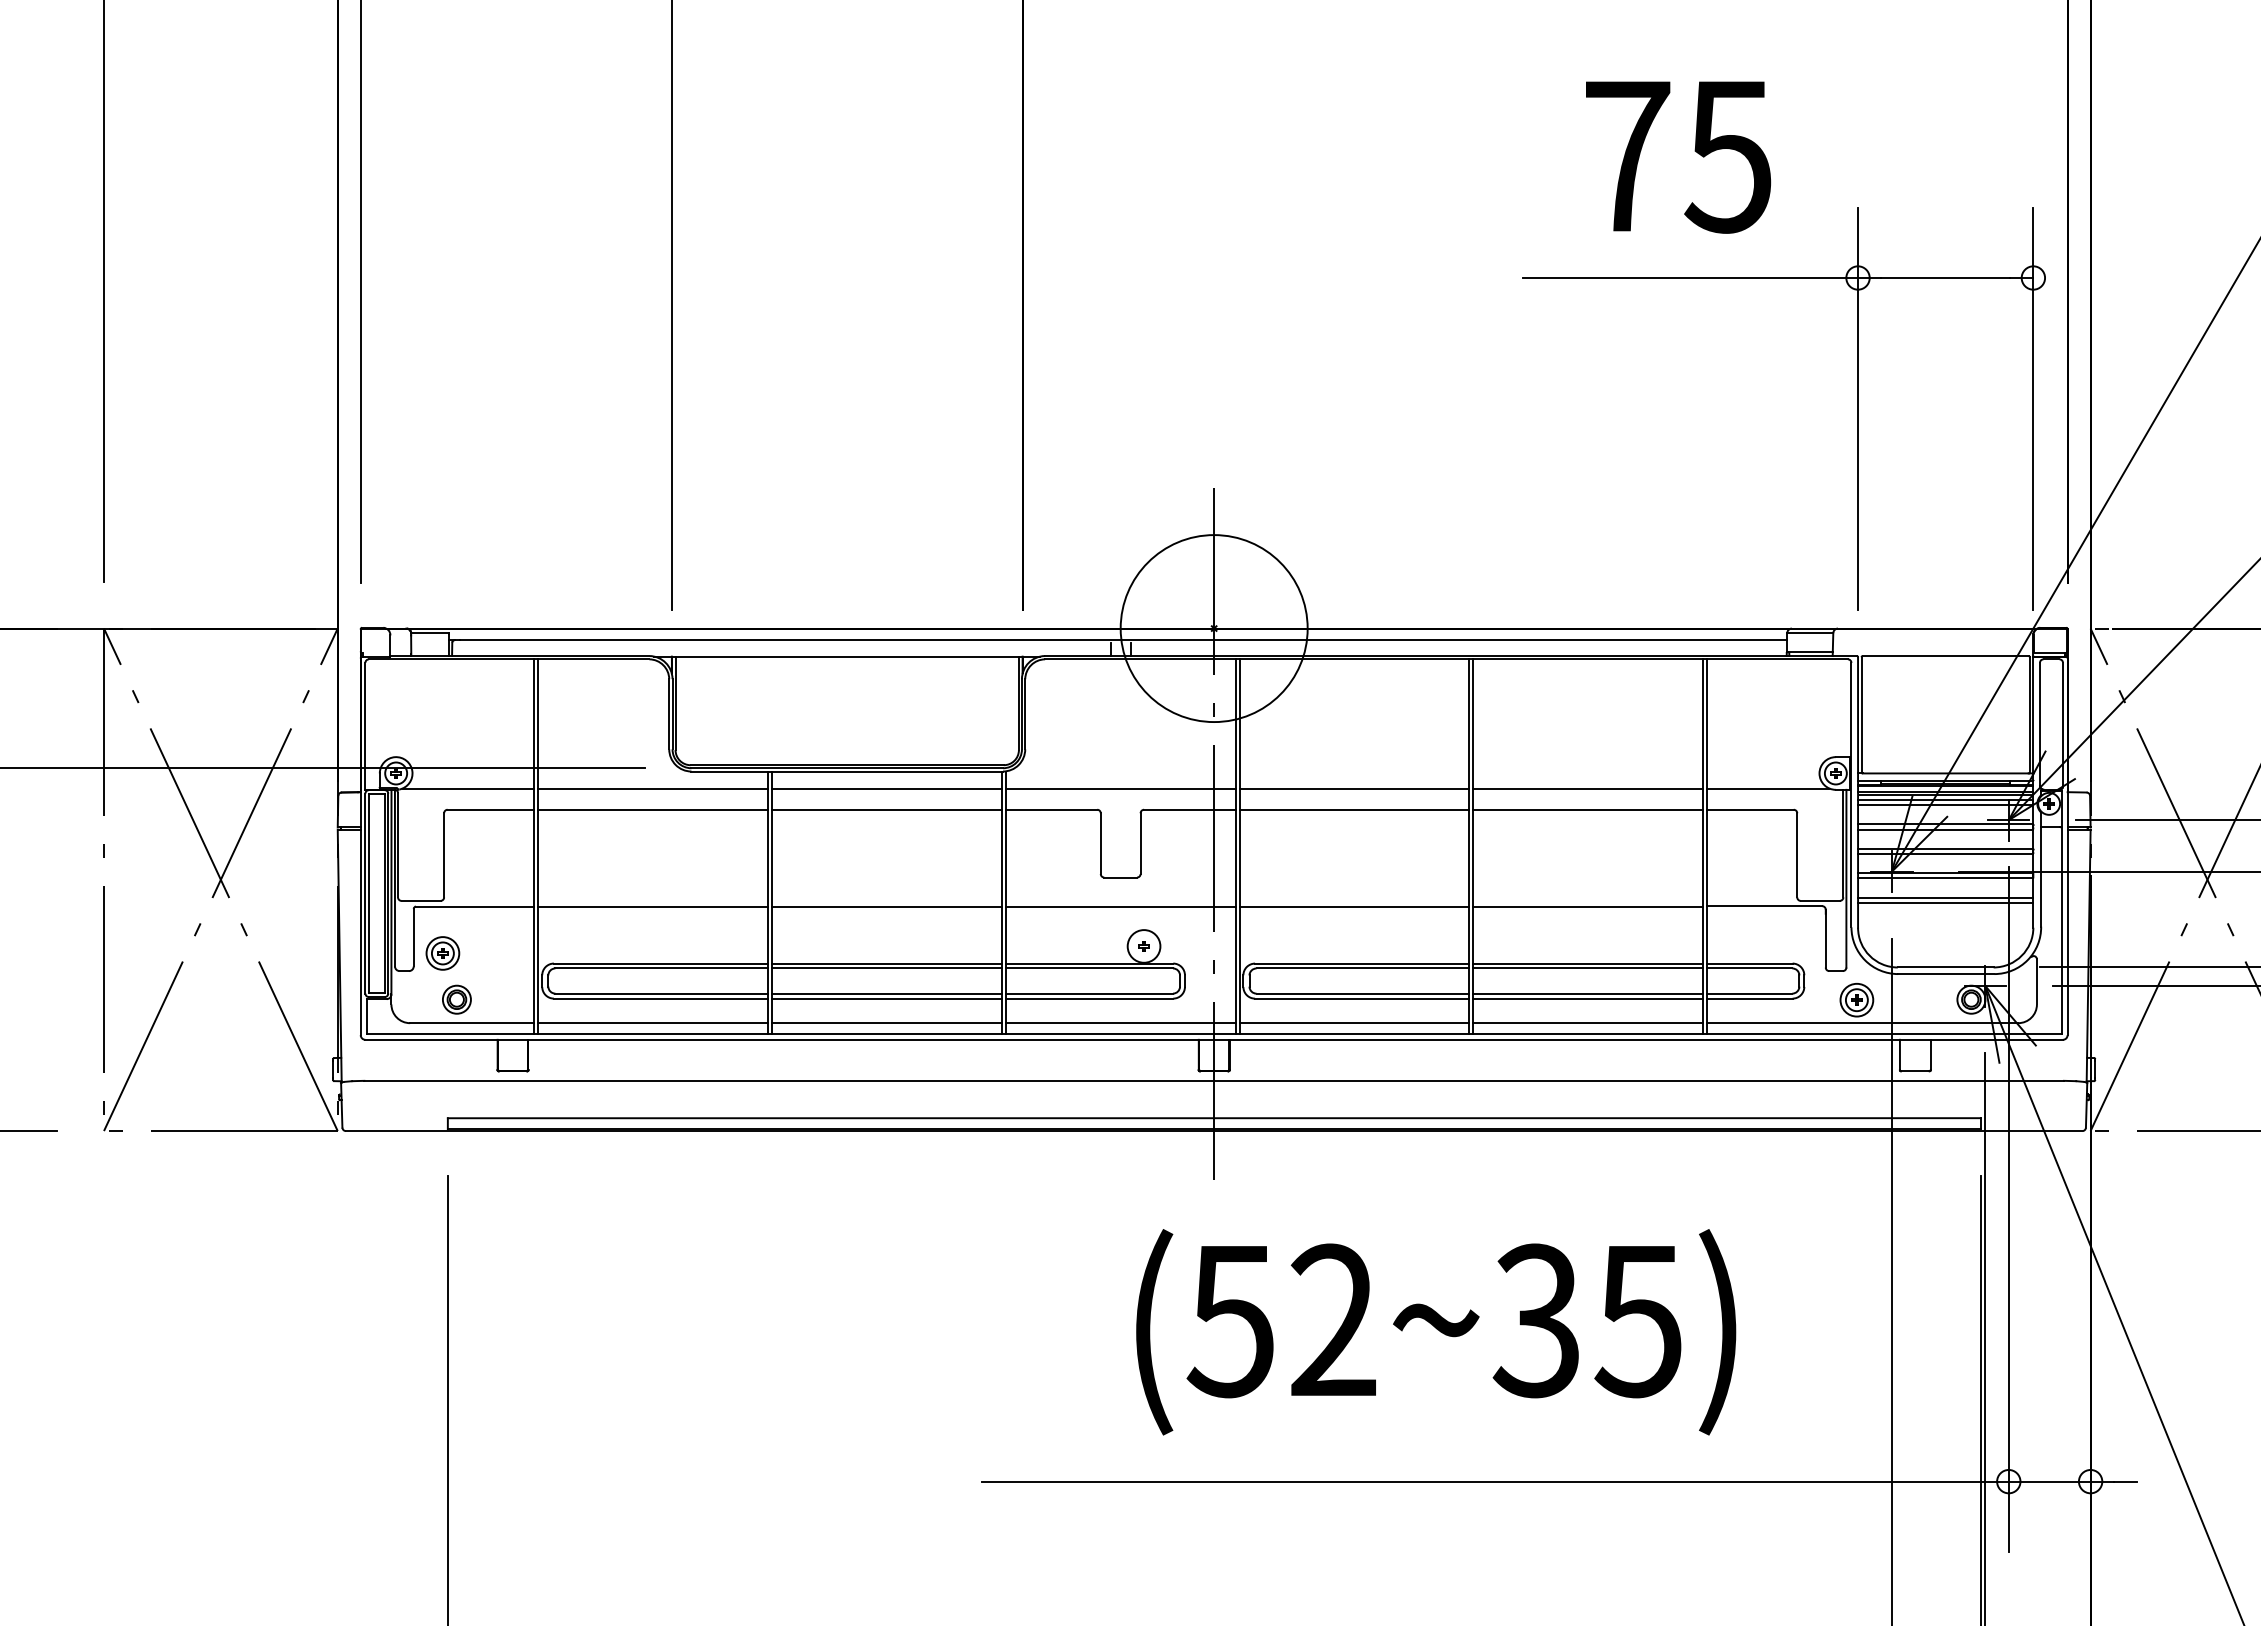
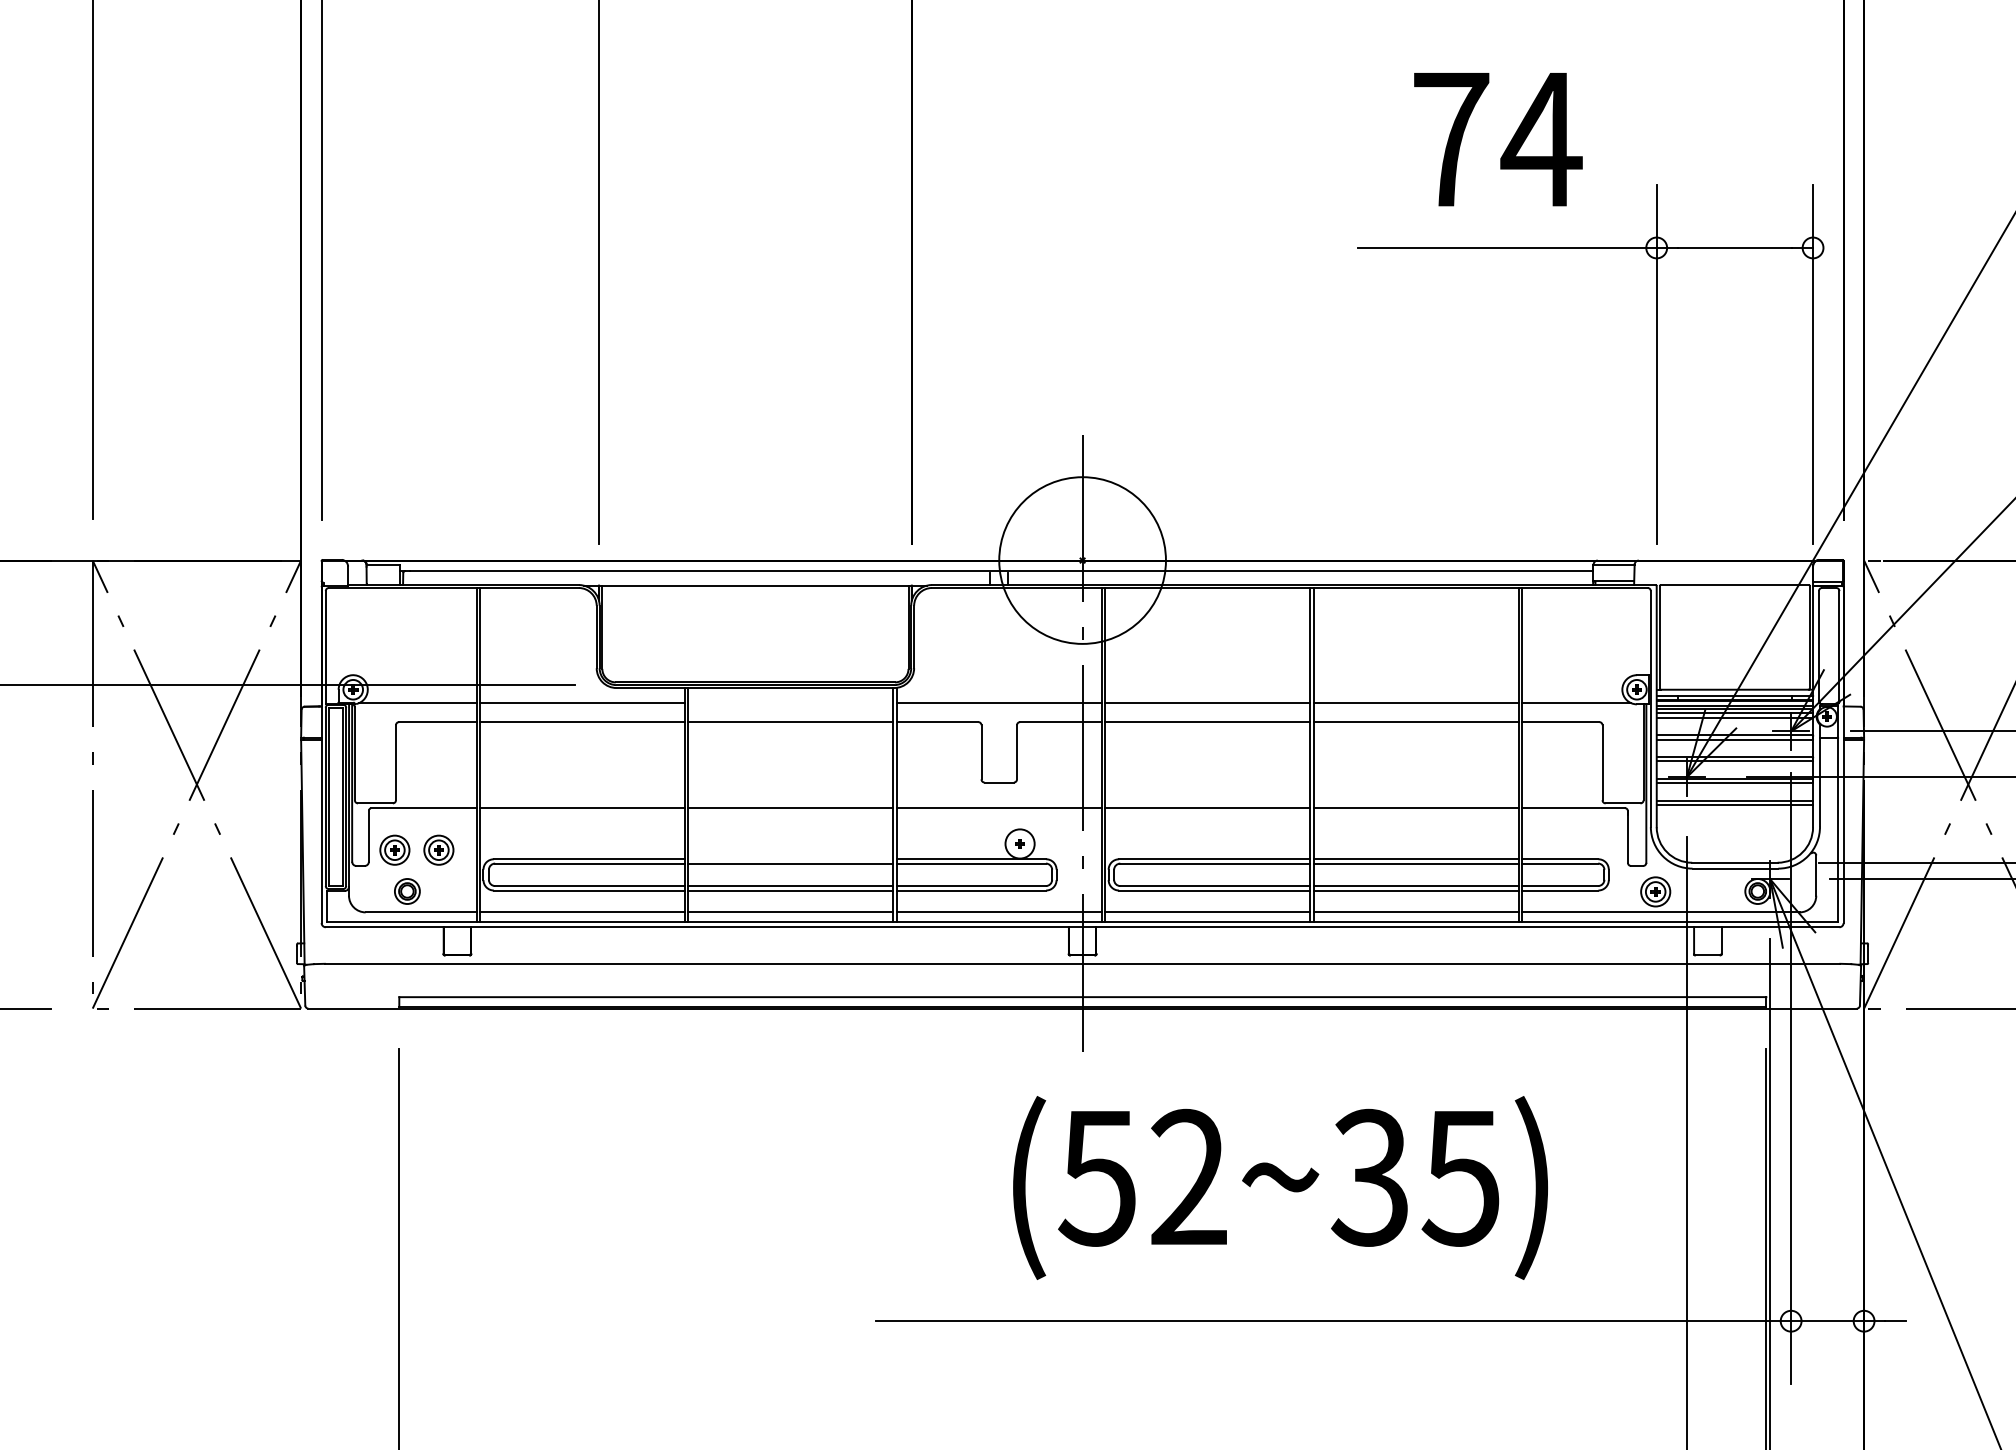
text: (1728, 157) -> (1541, 140), 75 -> 74
line: (886, 788) -> (790, 703), removed
part: (491, 952) -> (438, 849), added
line: (886, 963) -> (790, 859), removed

